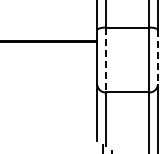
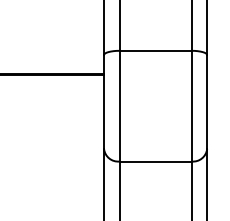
line: (157, 57) -> (206, 101), dashed -> solid
line: (106, 60) -> (119, 107), dashed -> solid

